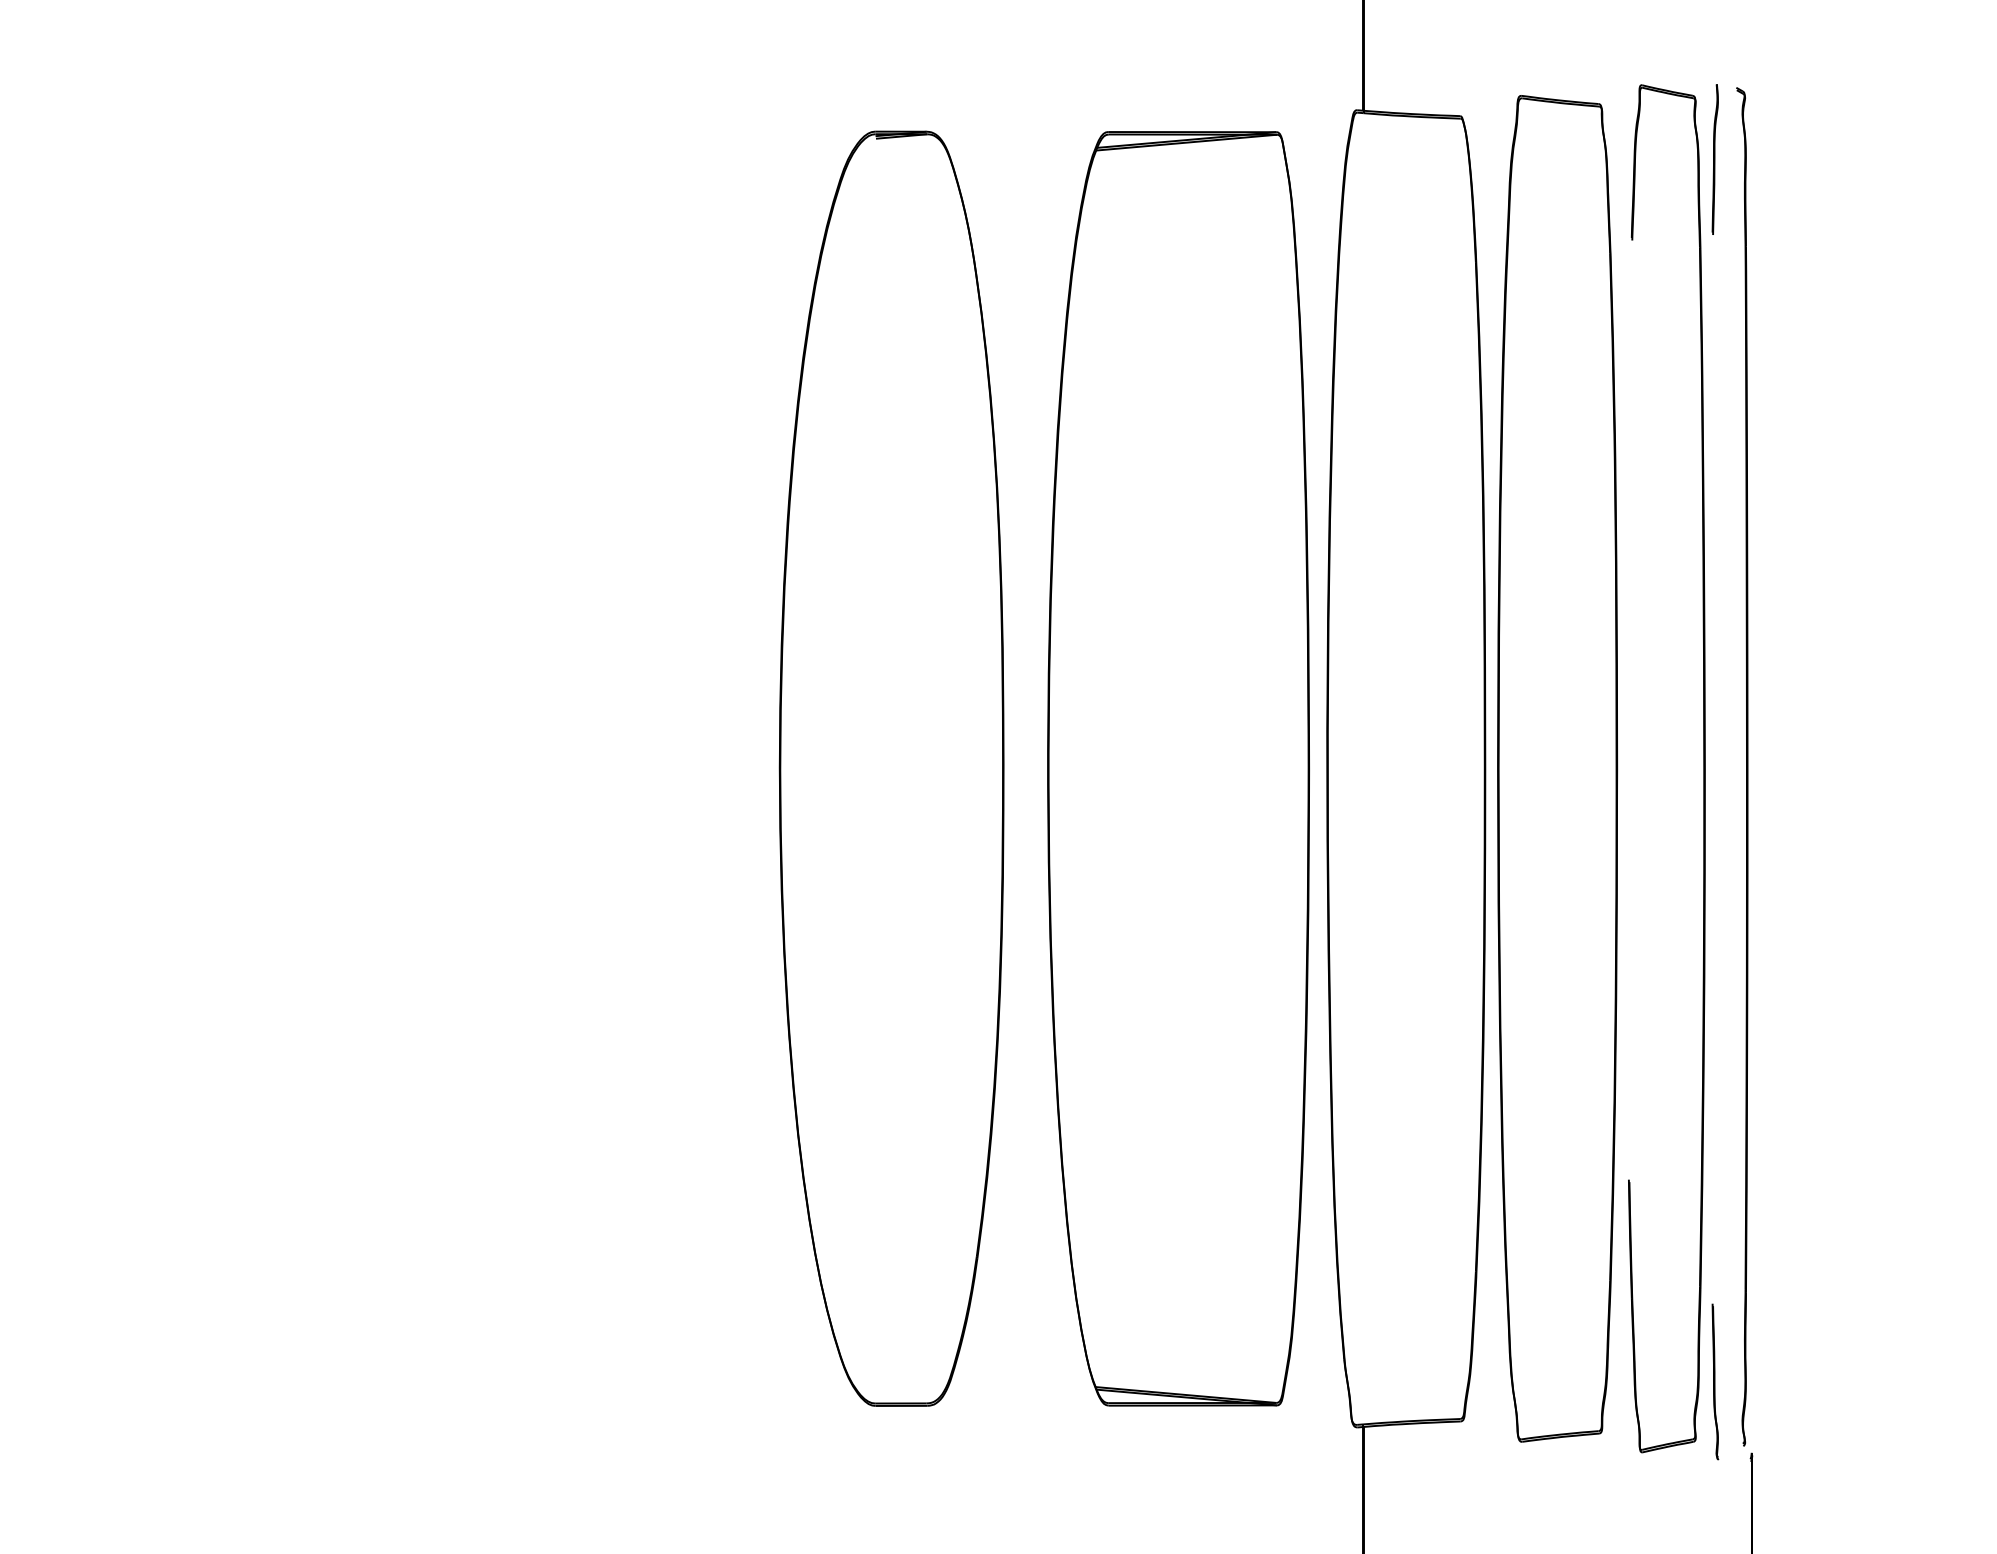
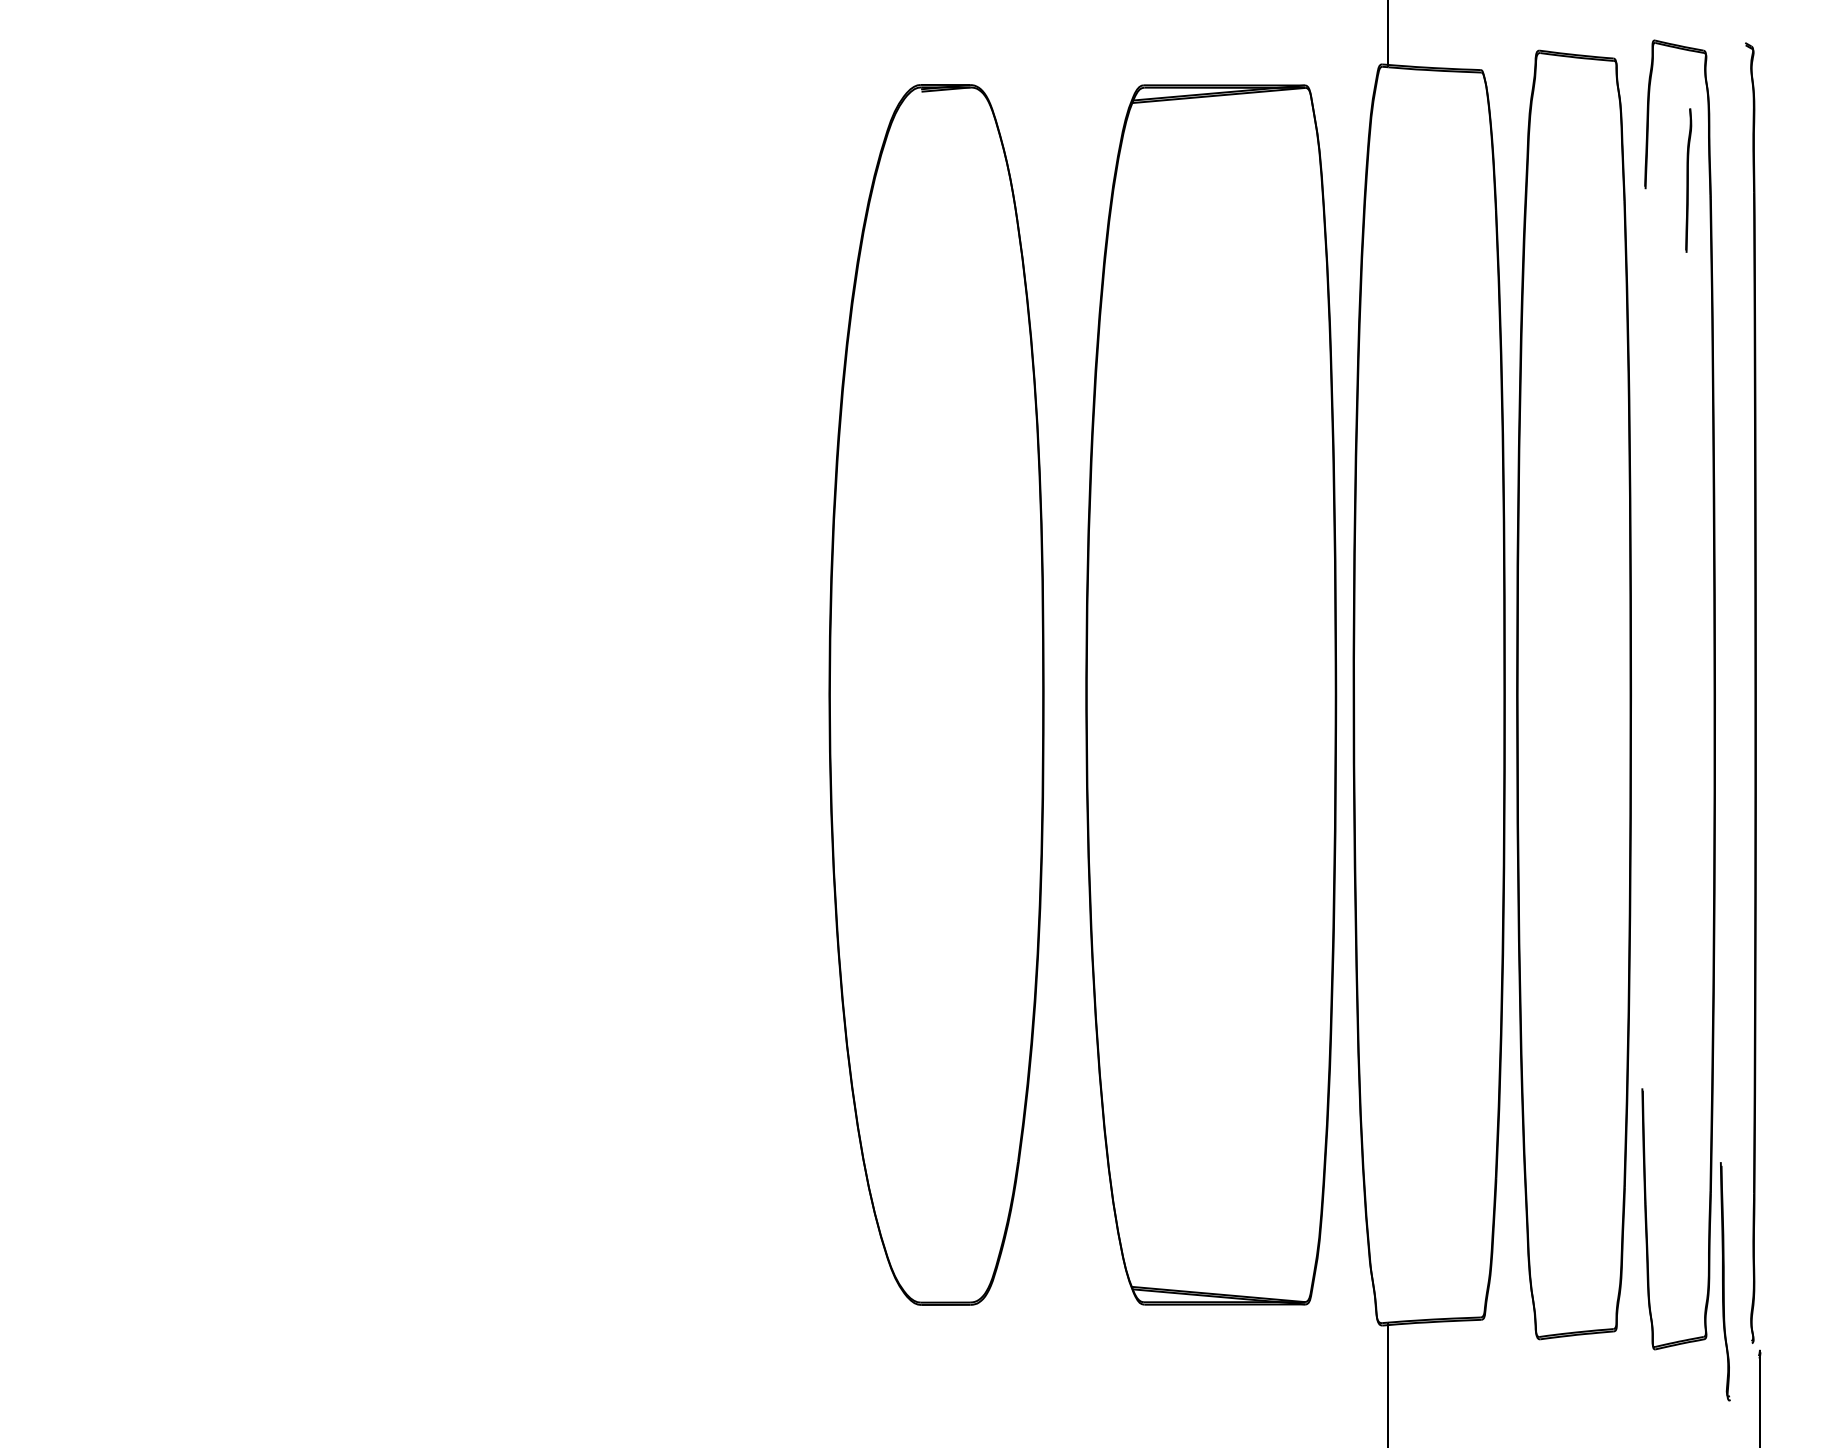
part: (1714, 159) -> (1687, 180), moved
part: (1715, 1381) -> (1725, 1281), size x1.6

